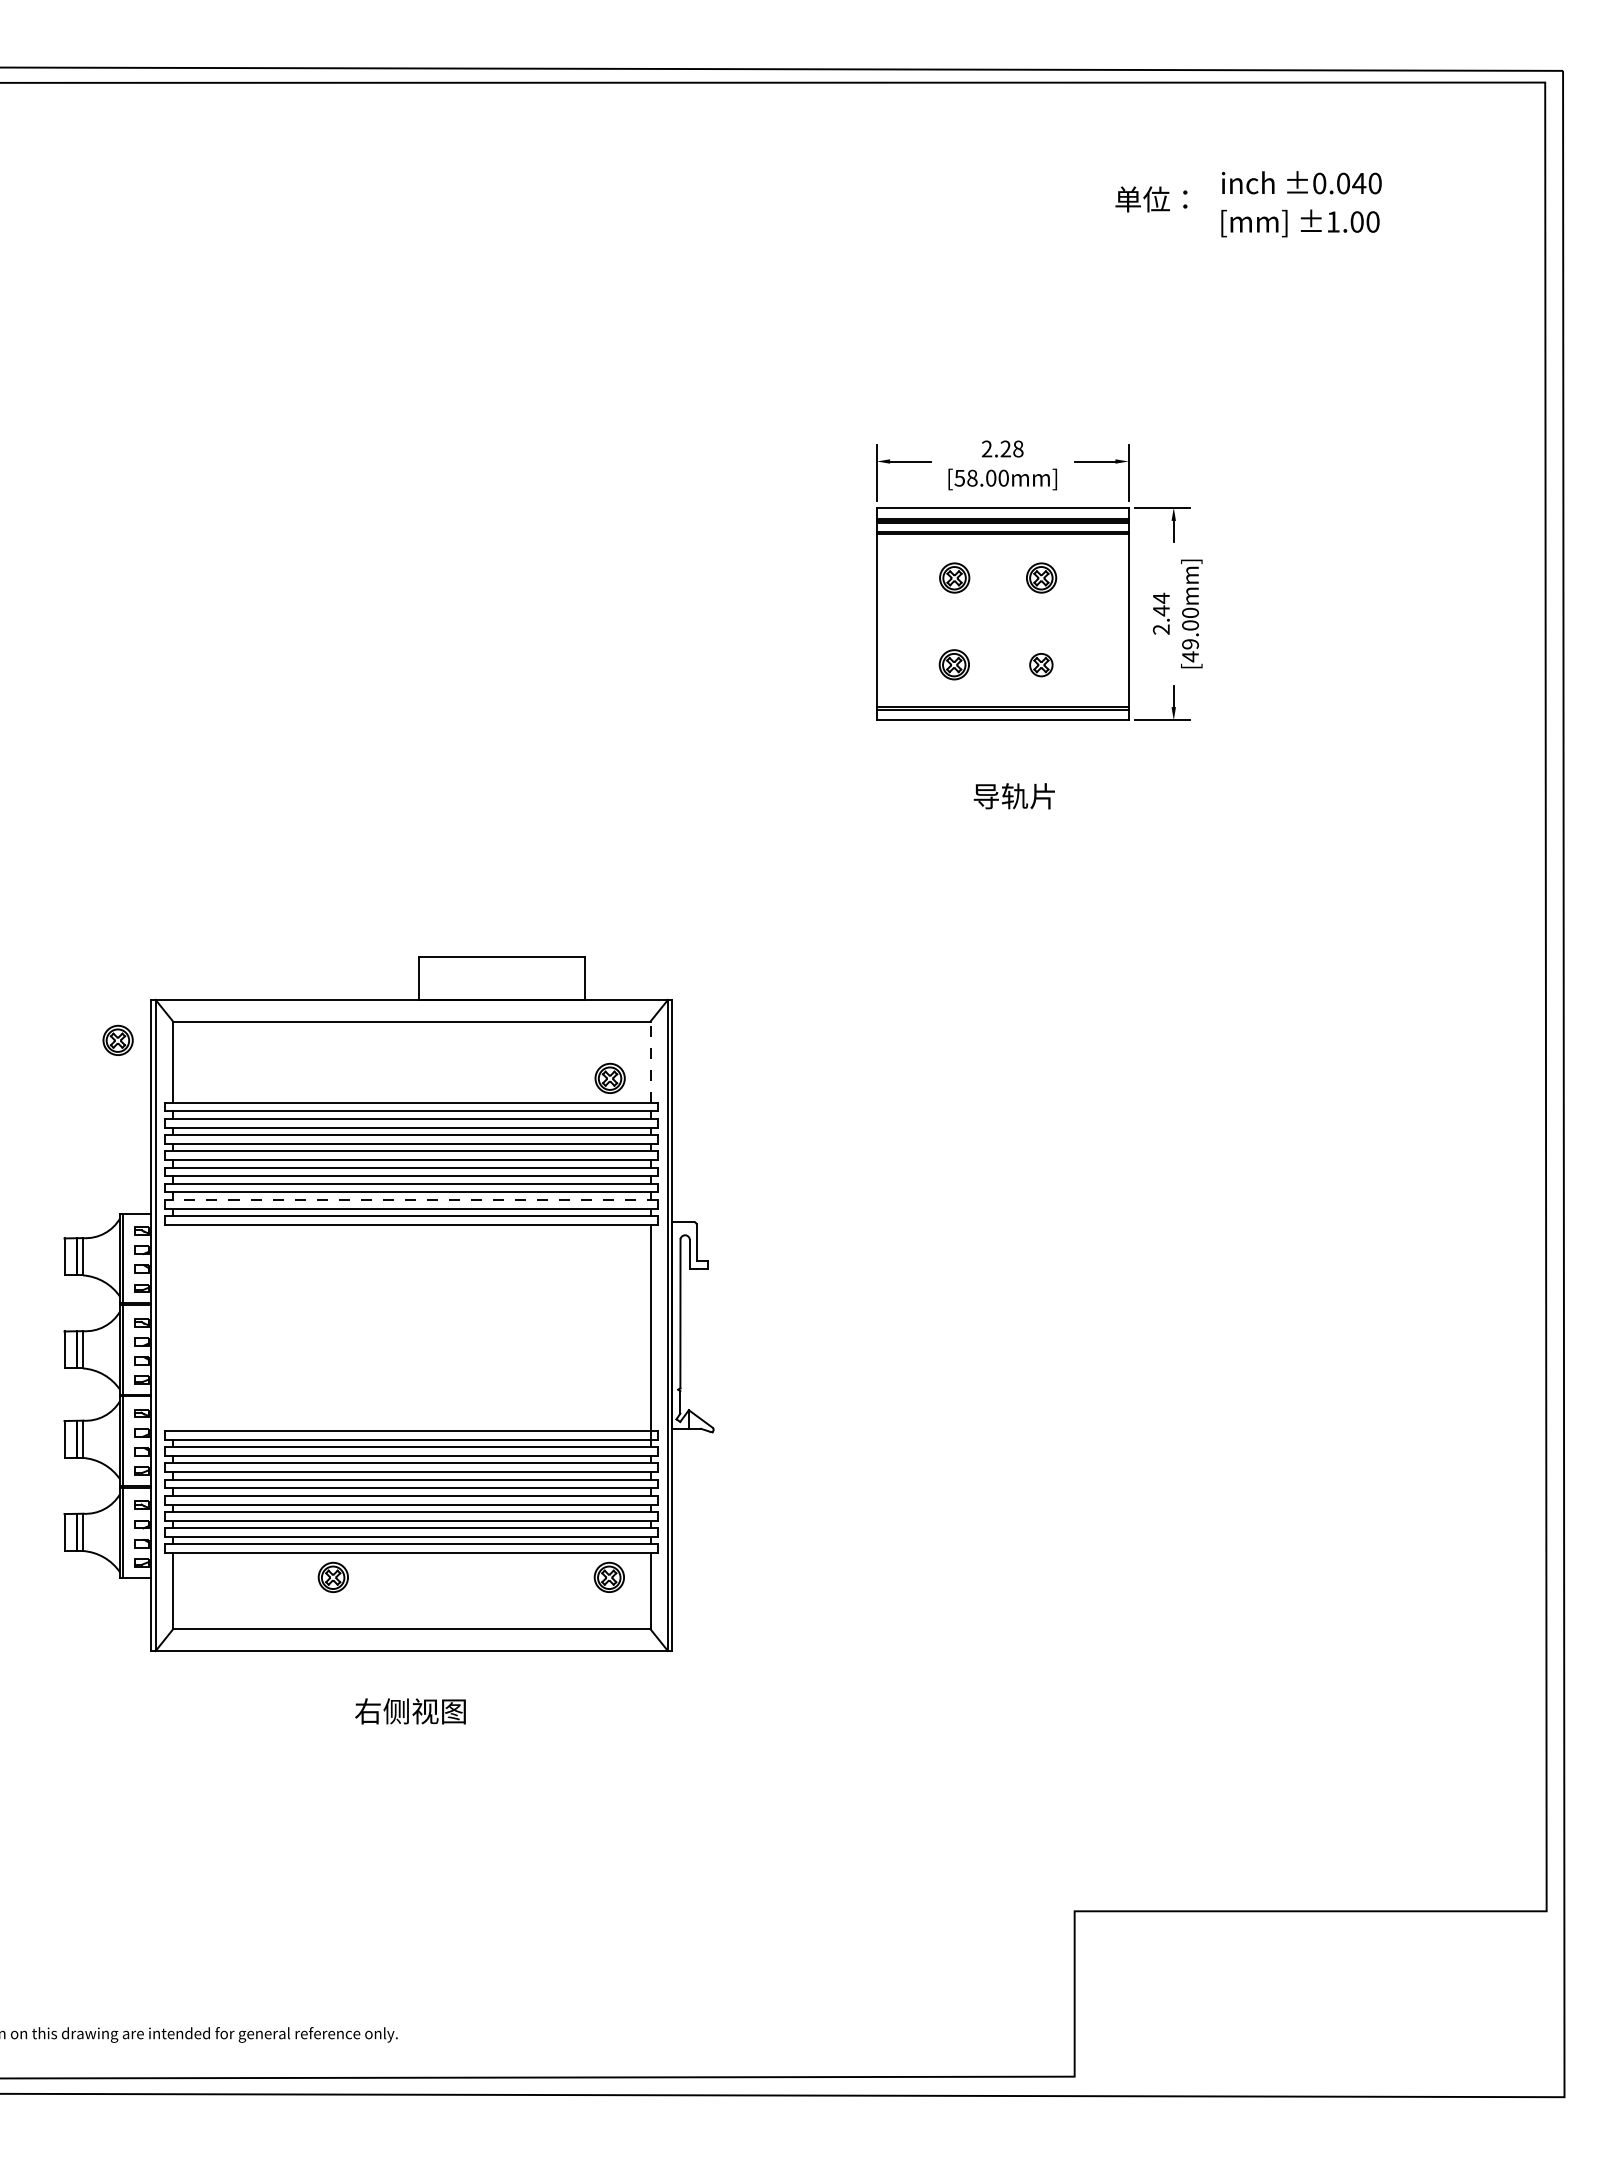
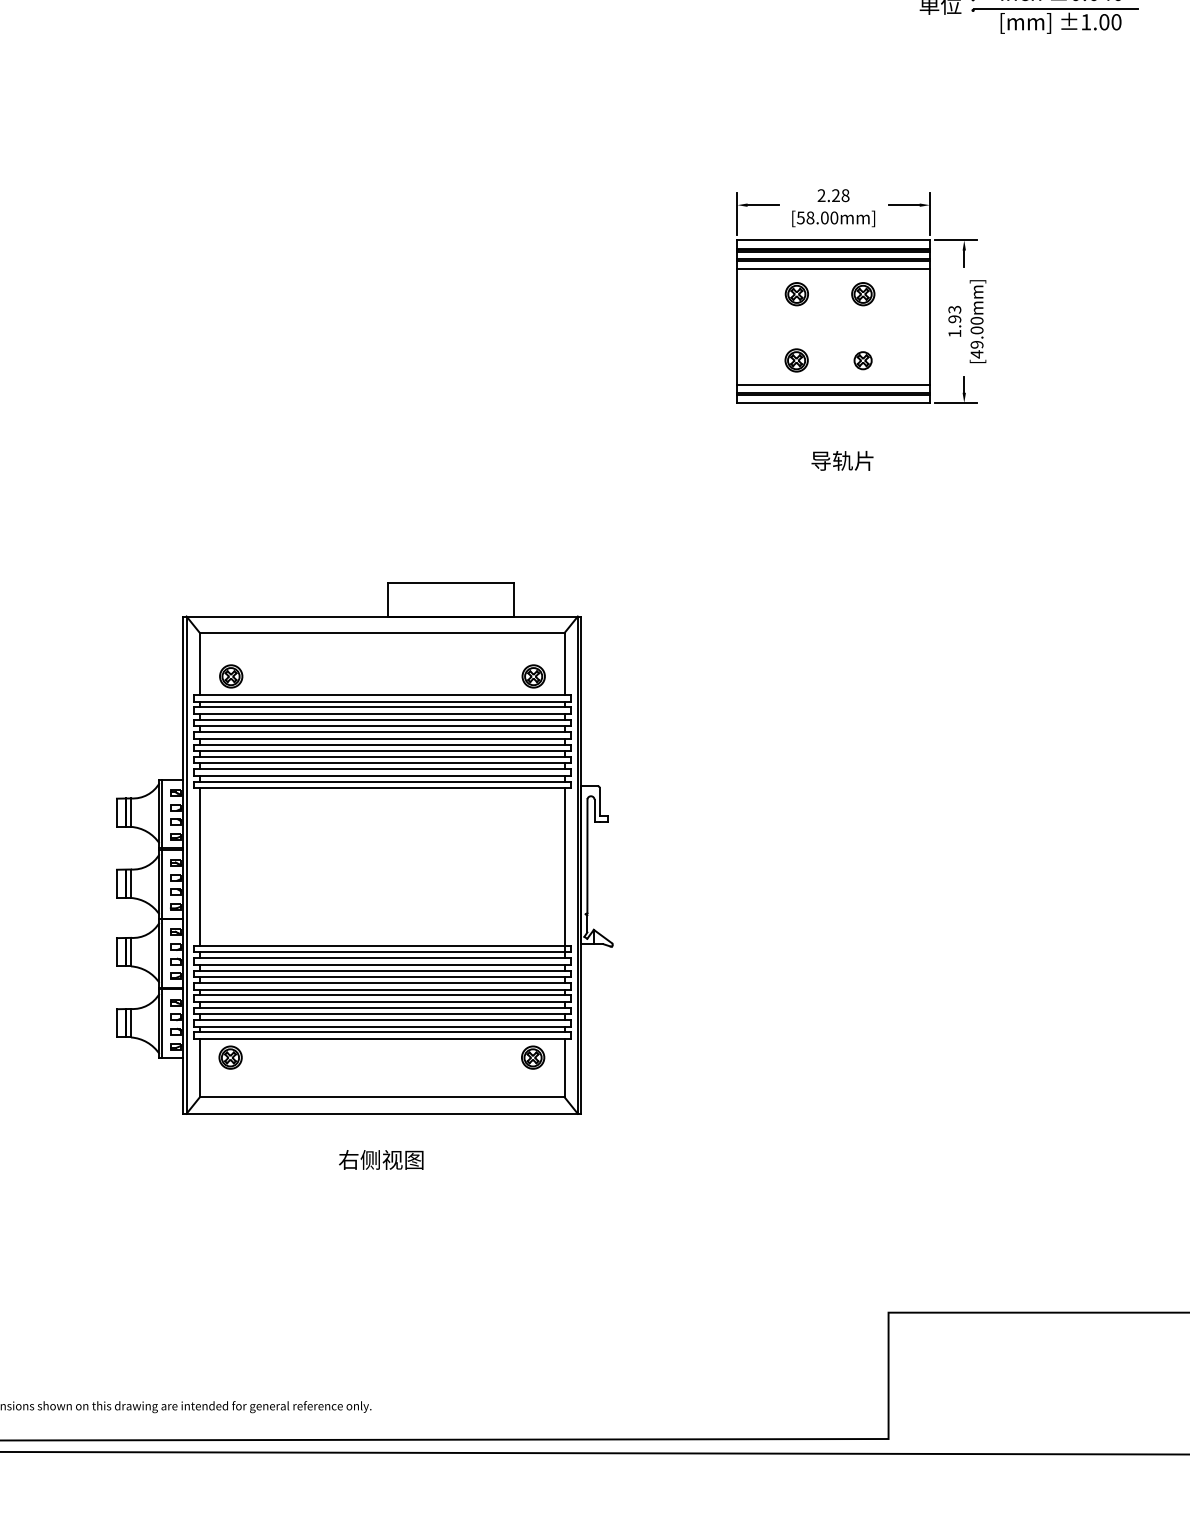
line: (1293, 205) -> (1055, 9), added
line: (1002, 544) -> (833, 268), added
text: (1160, 613) -> (954, 321), 2.44 -> 1.93
line: (1002, 696) -> (833, 384), added
part: (117, 1039) -> (230, 675), moved
line: (650, 1062) -> (564, 664), dashed -> solid
line: (411, 1199) -> (381, 768), dashed -> solid
line: (173, 1327) -> (200, 866), added
part: (332, 1576) -> (229, 1056), moved

